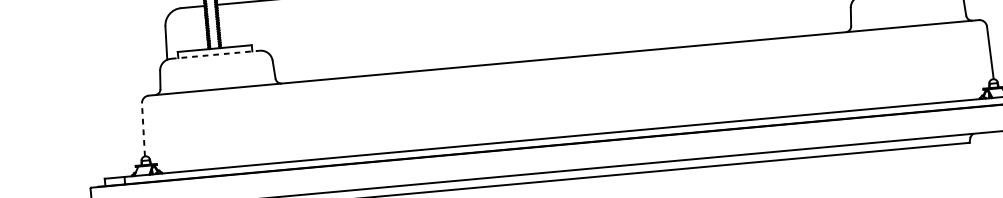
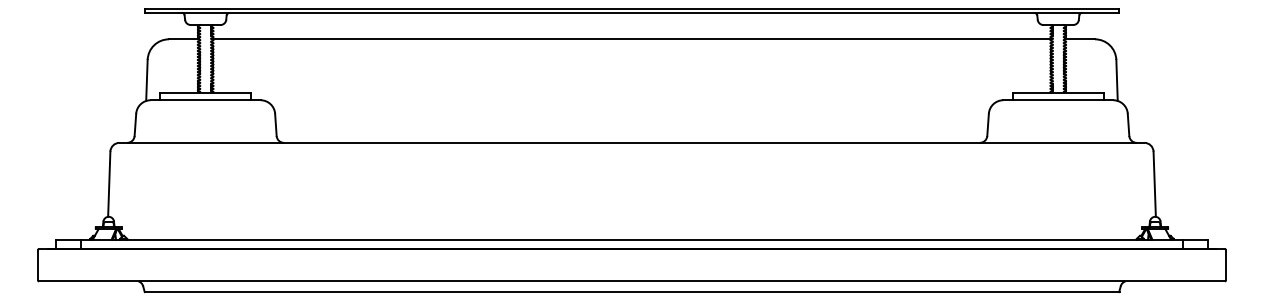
line: (215, 55) -> (205, 100), dashed -> solid
line: (143, 130) -> (109, 184), dashed -> solid

